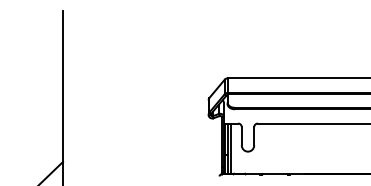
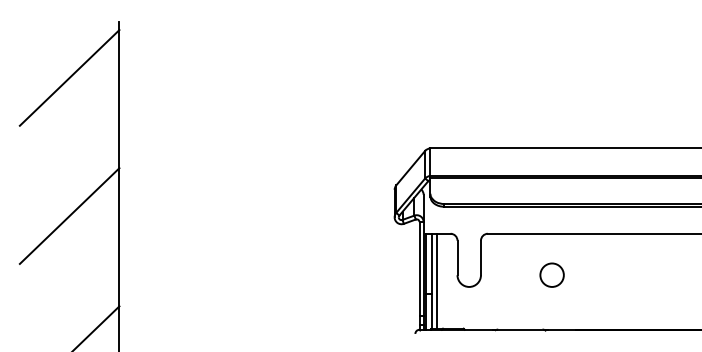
line: (36, 40) -> (69, 76), added
line: (36, 113) -> (69, 214), added
circle: (291, 145) -> (551, 275), added

